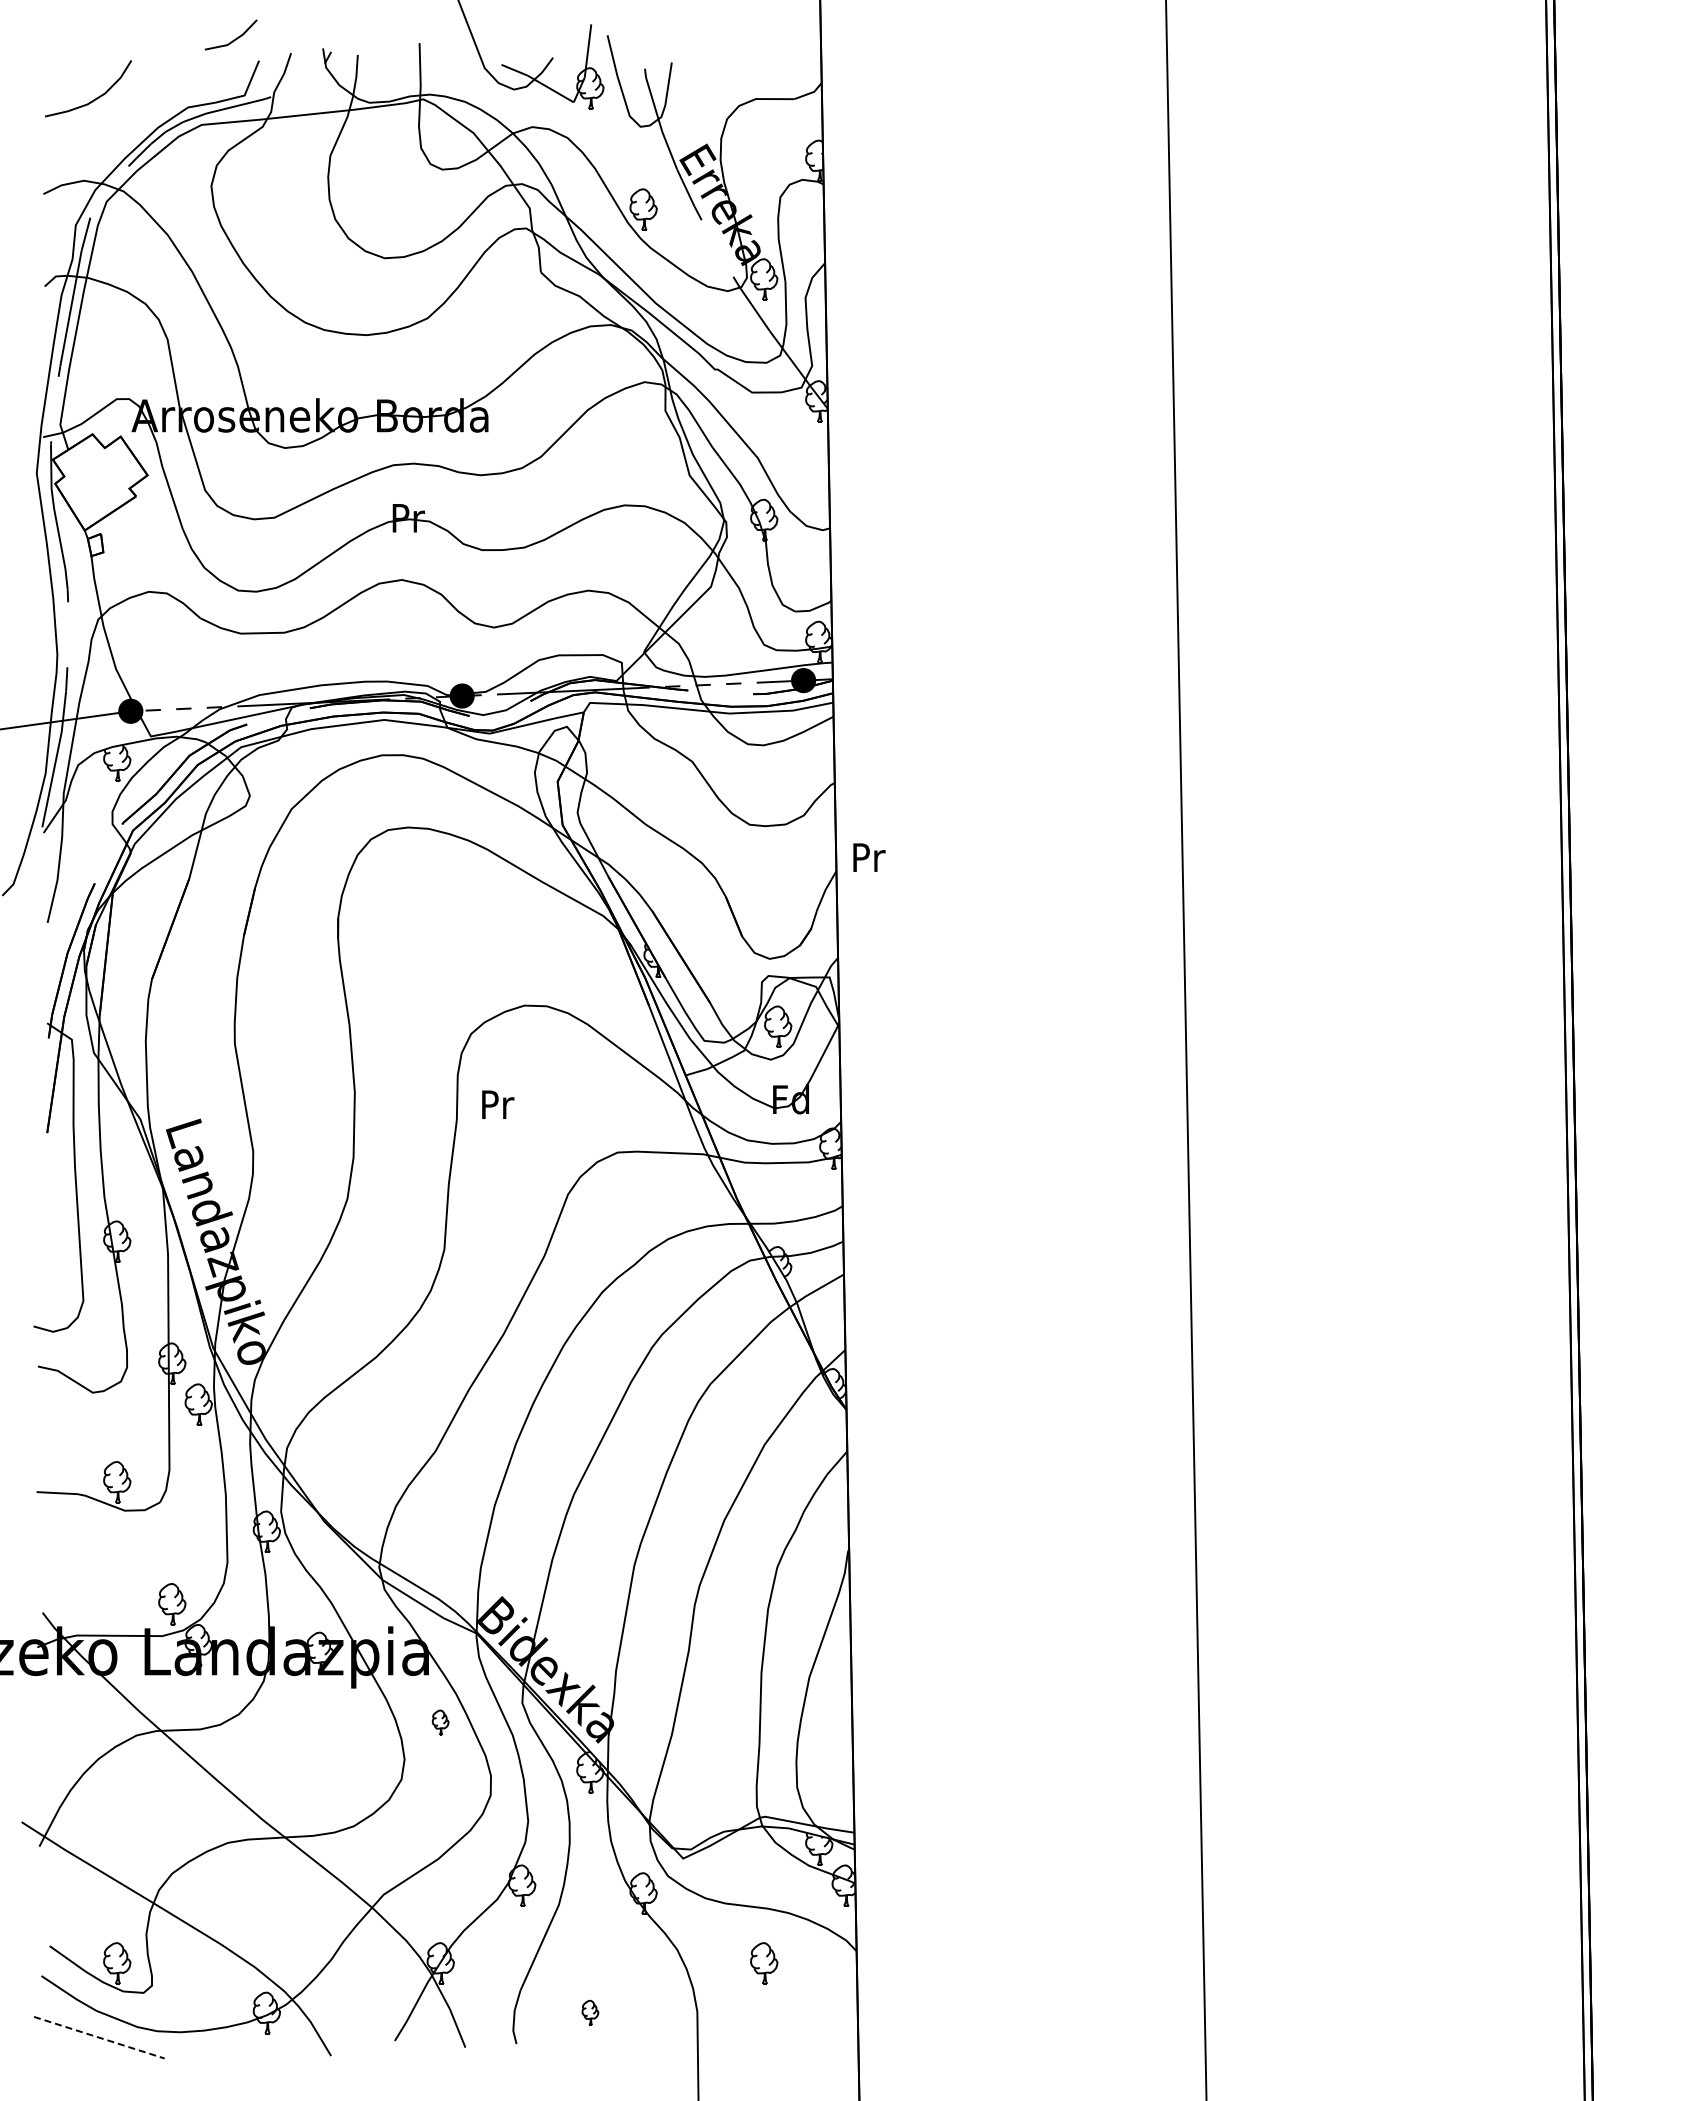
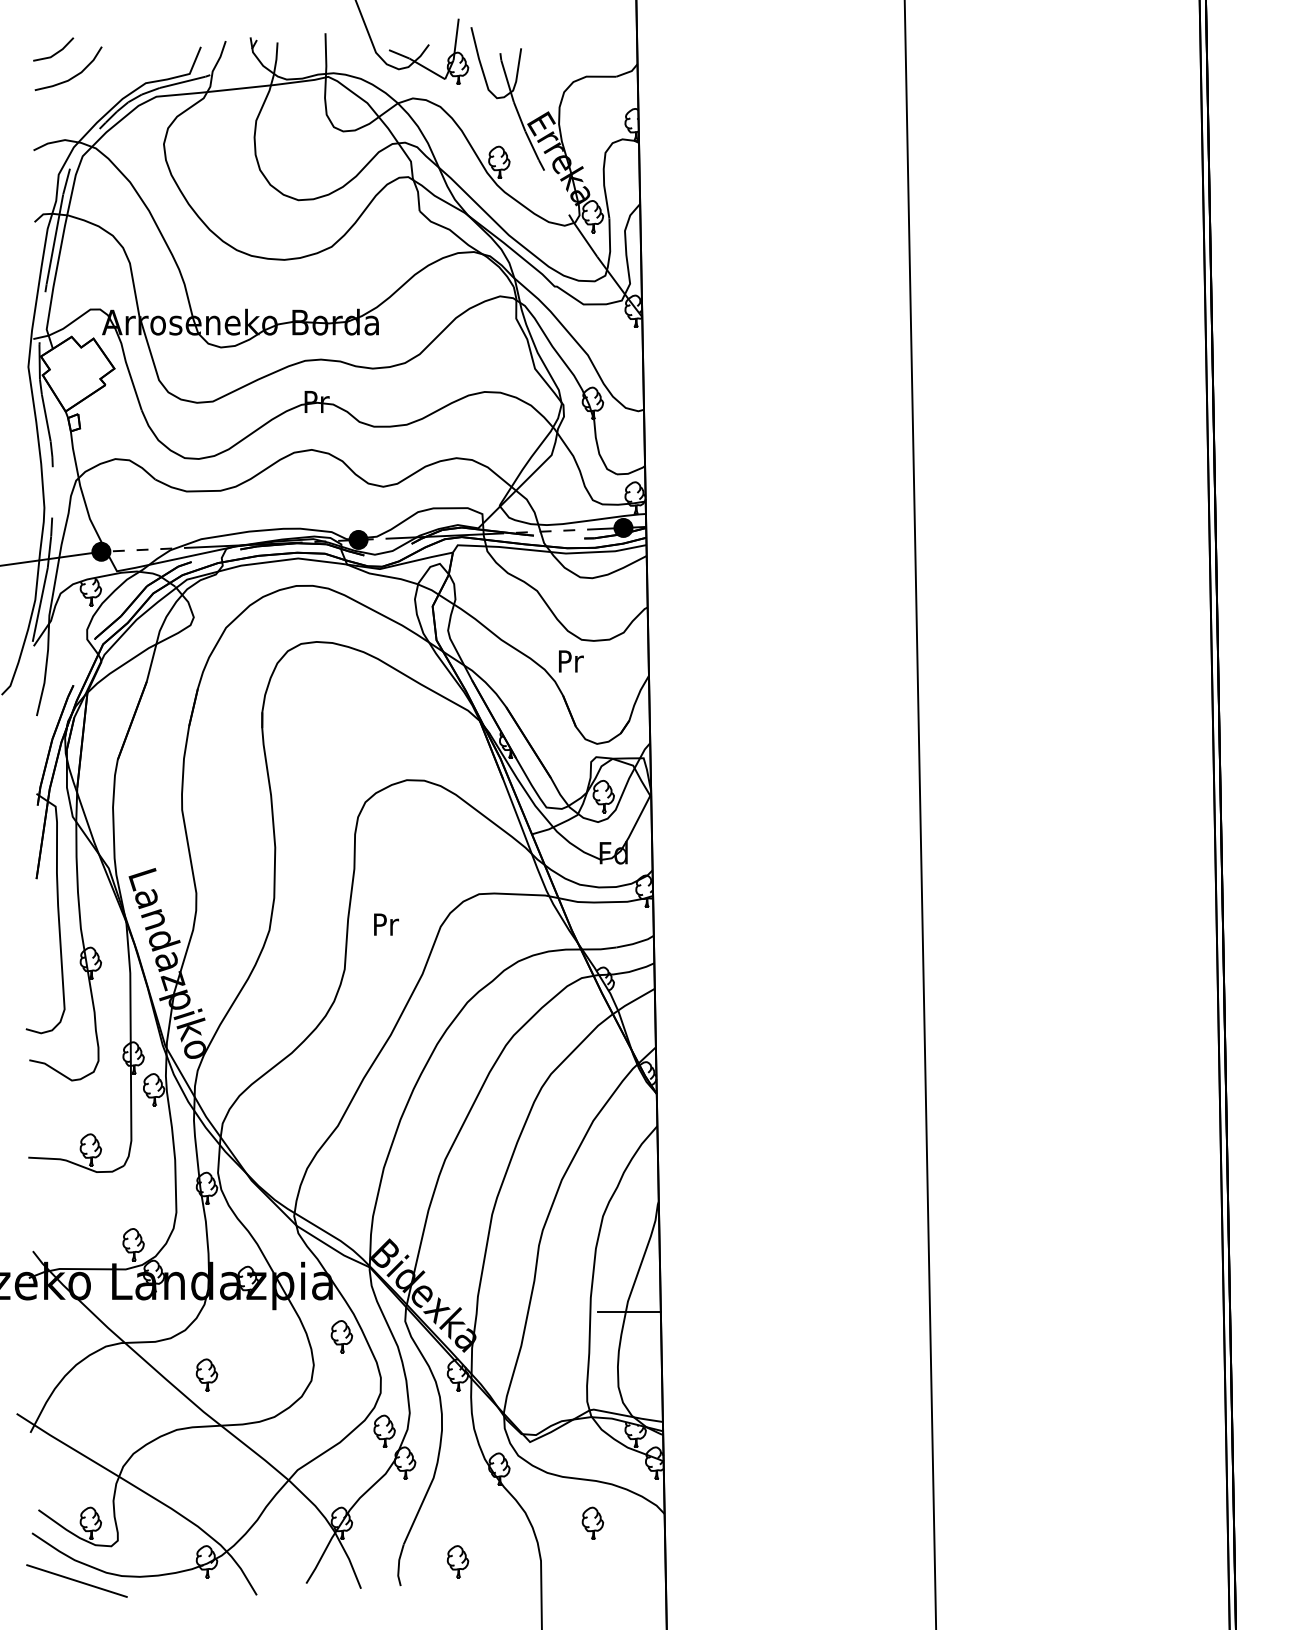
line: (233, 39) -> (55, 52), moved
text: (869, 857) -> (571, 661), moved
text: (498, 1104) -> (386, 924), moved
line: (810, 1691) -> (628, 1312), added
part: (440, 1722) -> (341, 1336), size x1.67
part: (266, 1772) -> (206, 1375), added
part: (495, 1844) -> (384, 1431), added
part: (590, 2012) -> (458, 1561), size x1.67
line: (99, 2037) -> (77, 1580), dashed -> solid

